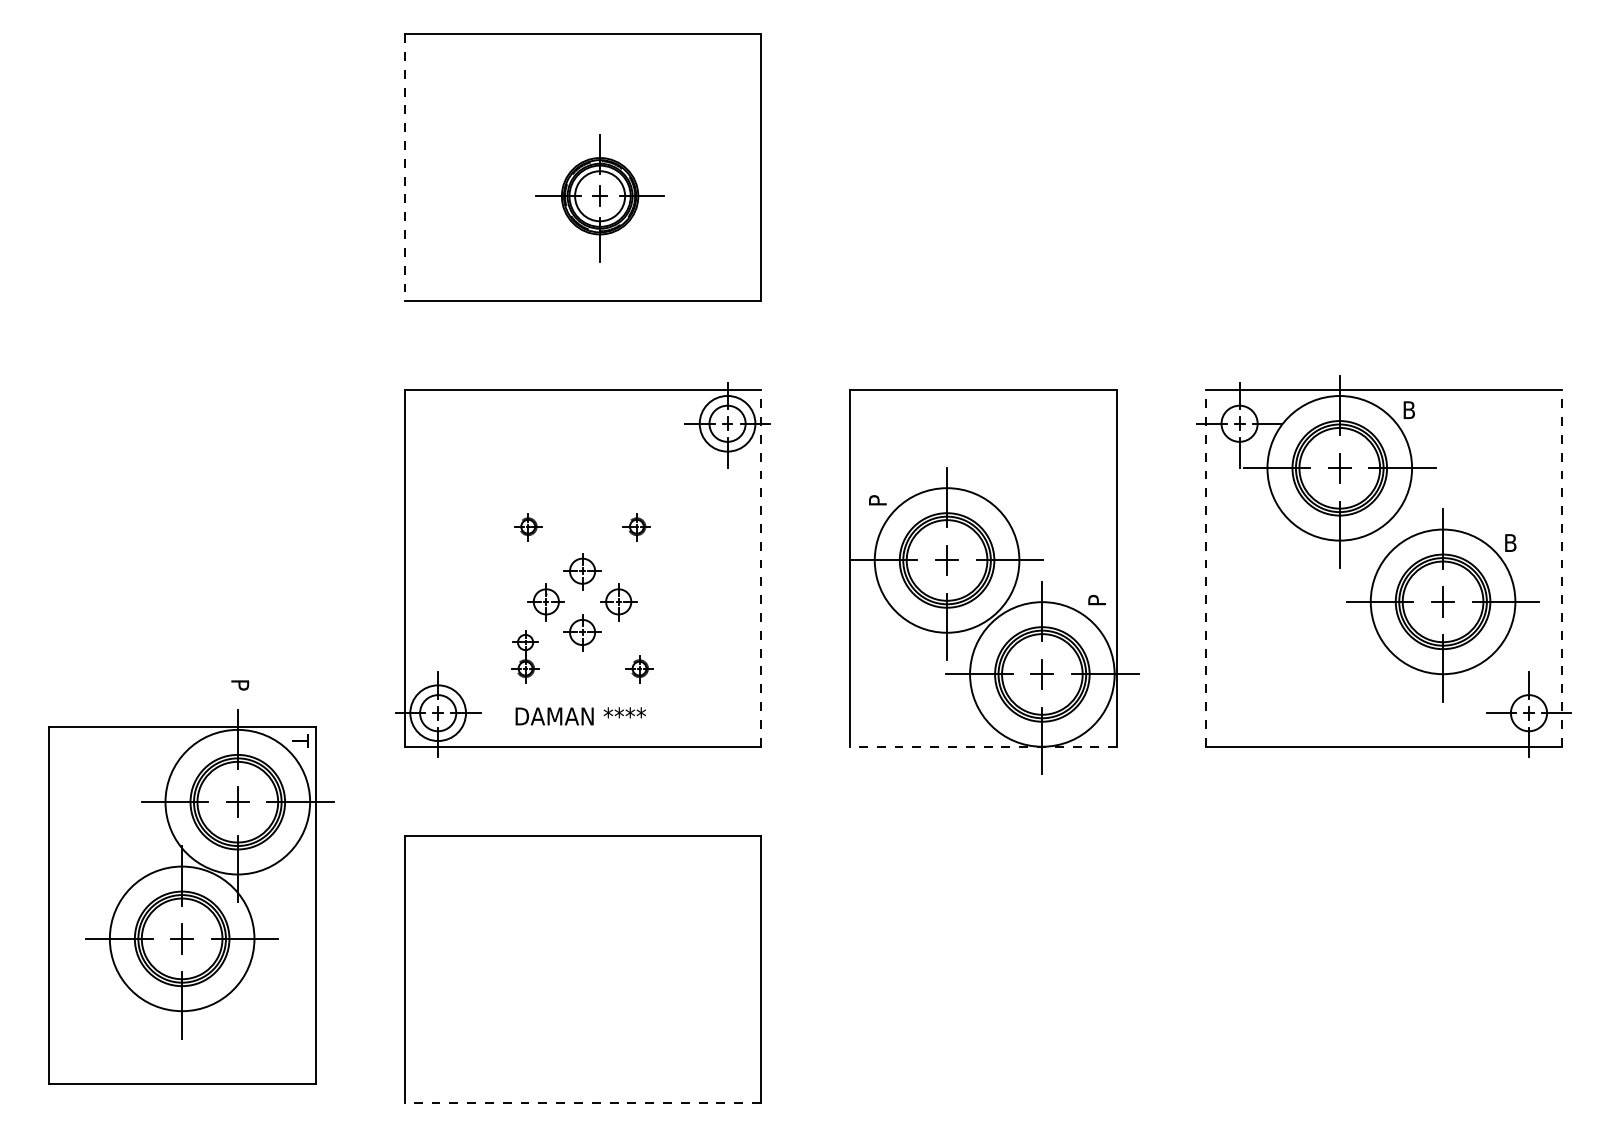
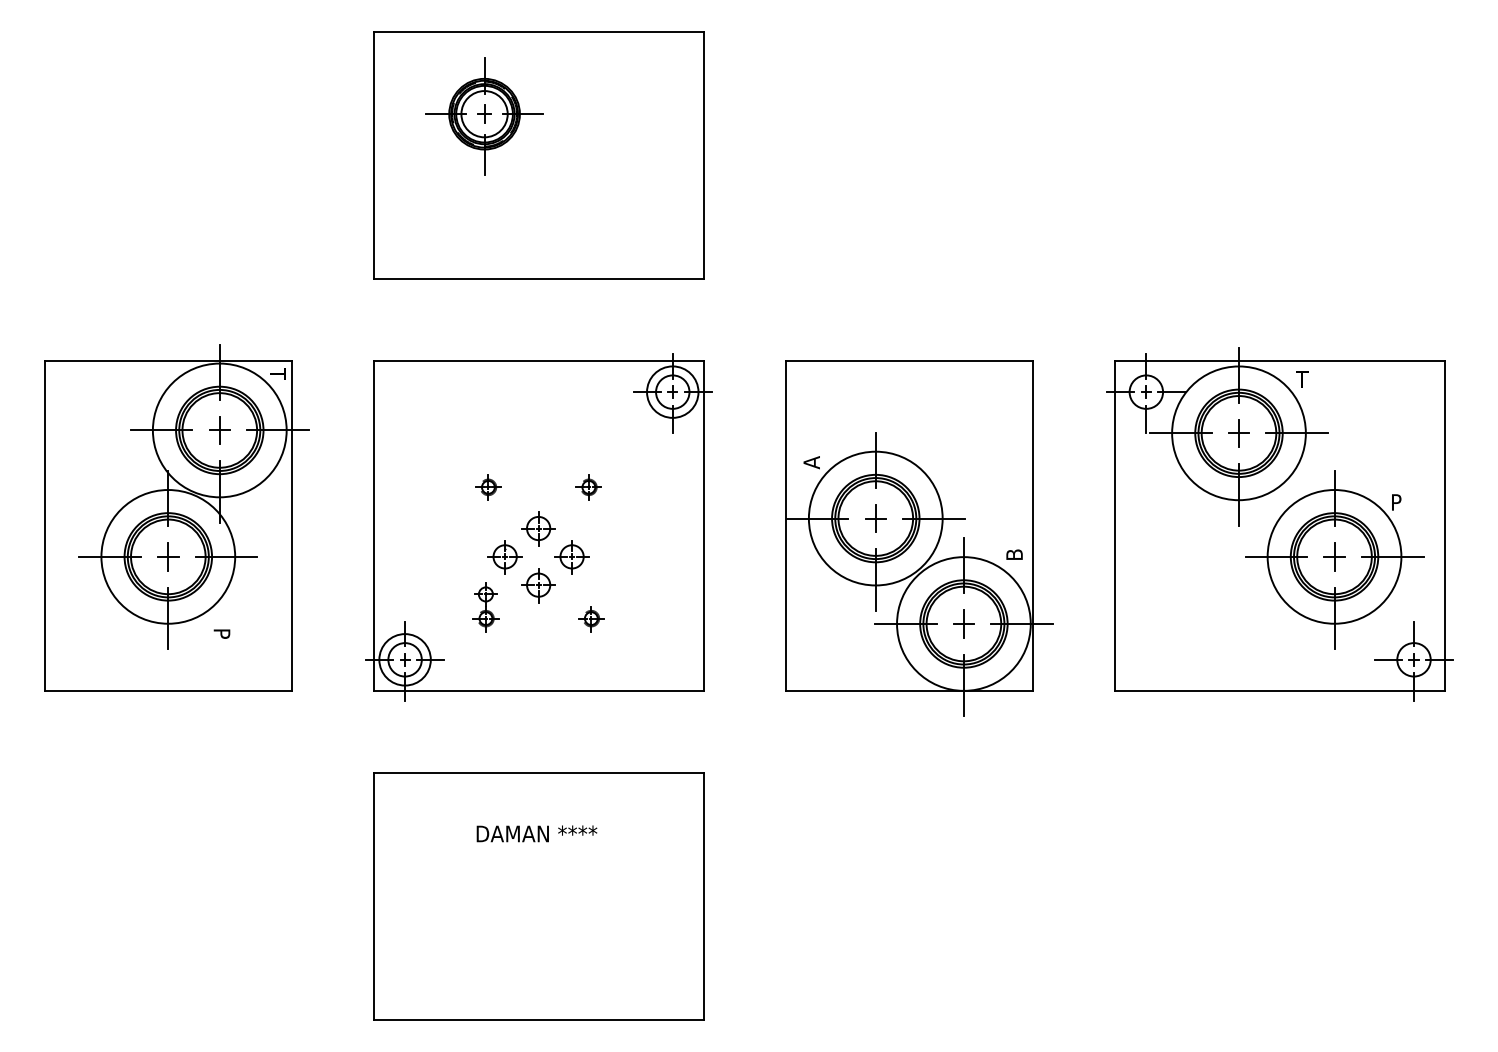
line: (404, 167) -> (373, 155), dashed -> solid
part: (599, 198) -> (484, 116), moved
text: (1408, 410) -> (1302, 379), B -> T
text: (877, 499) -> (811, 462), P -> A
text: (1511, 542) -> (1397, 501), B -> P
line: (760, 568) -> (703, 526), dashed -> solid
line: (1206, 568) -> (1115, 526), dashed -> solid
line: (1562, 568) -> (1444, 526), dashed -> solid
text: (1096, 597) -> (1013, 552), P -> B
text: (580, 716) -> (536, 833), moved
line: (983, 746) -> (909, 690), dashed -> solid
part: (191, 896) -> (176, 517), moved
line: (582, 1102) -> (538, 1019), dashed -> solid

